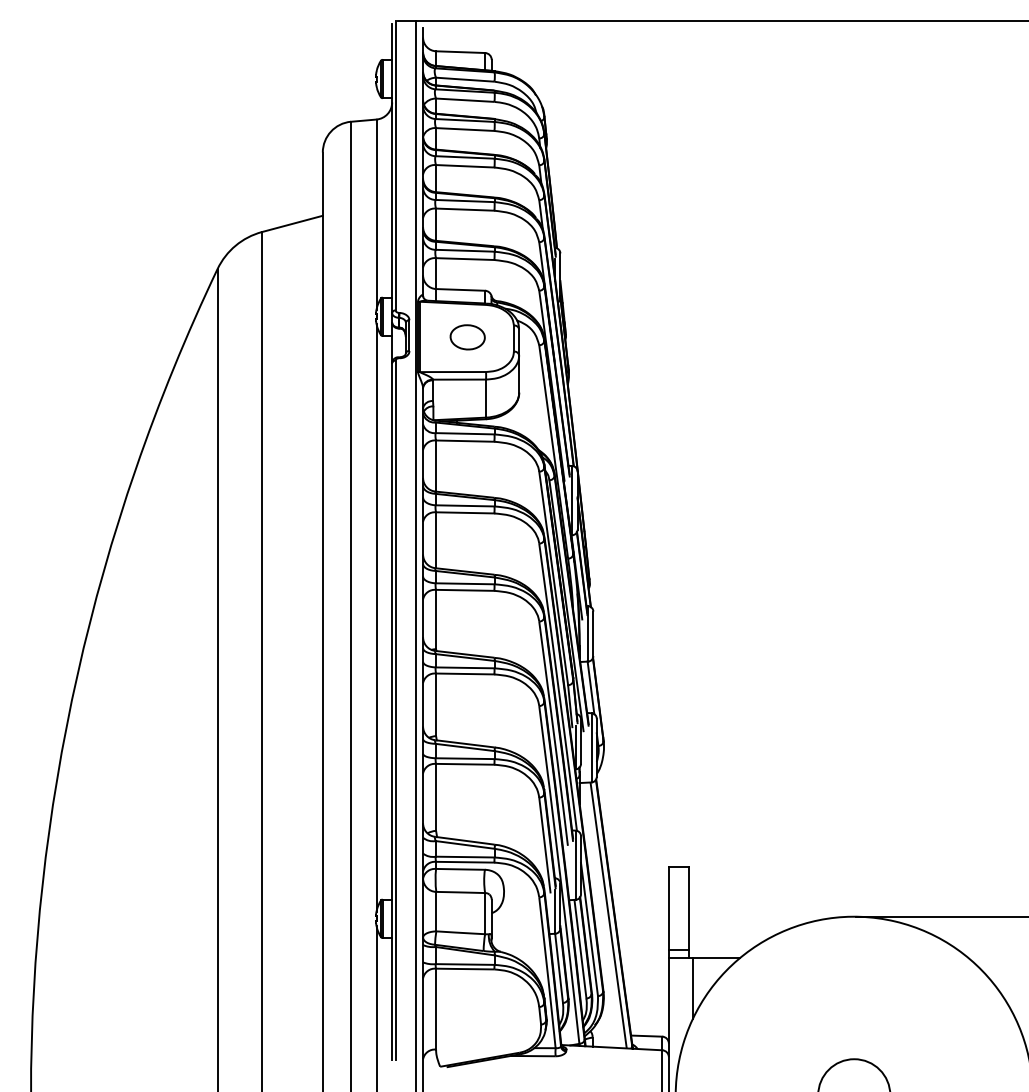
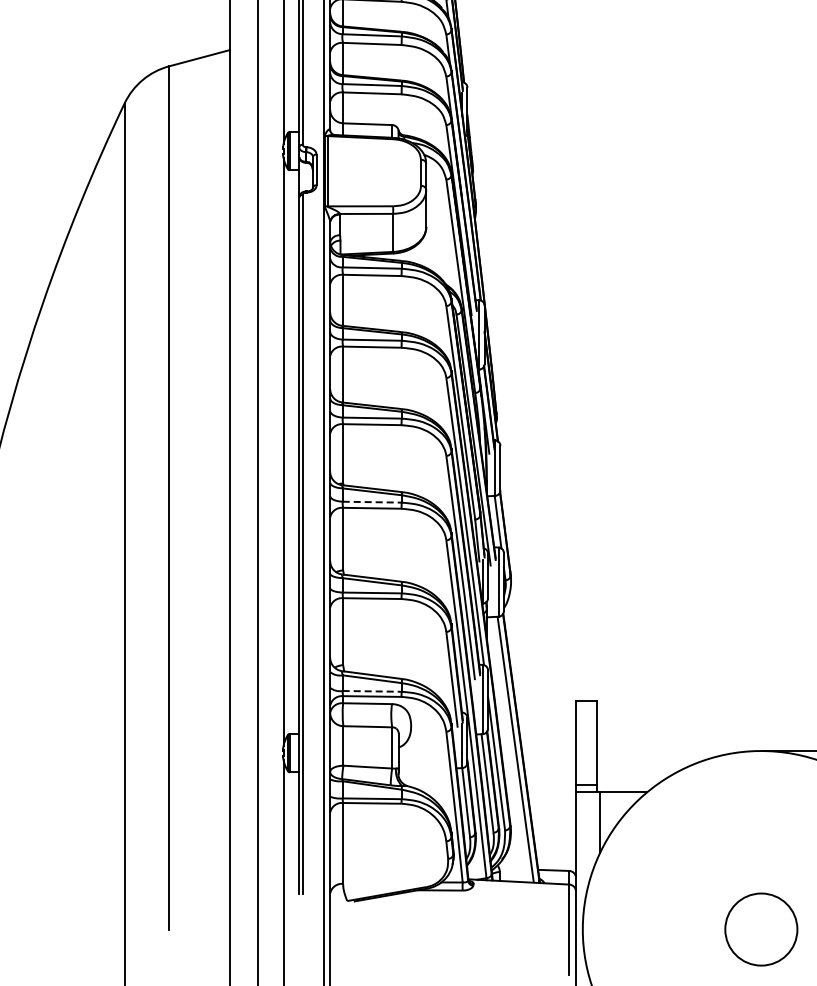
part: (467, 337) -> (374, 171), removed
line: (466, 667) -> (373, 501), solid -> dashed
line: (466, 857) -> (373, 691), solid -> dashed

